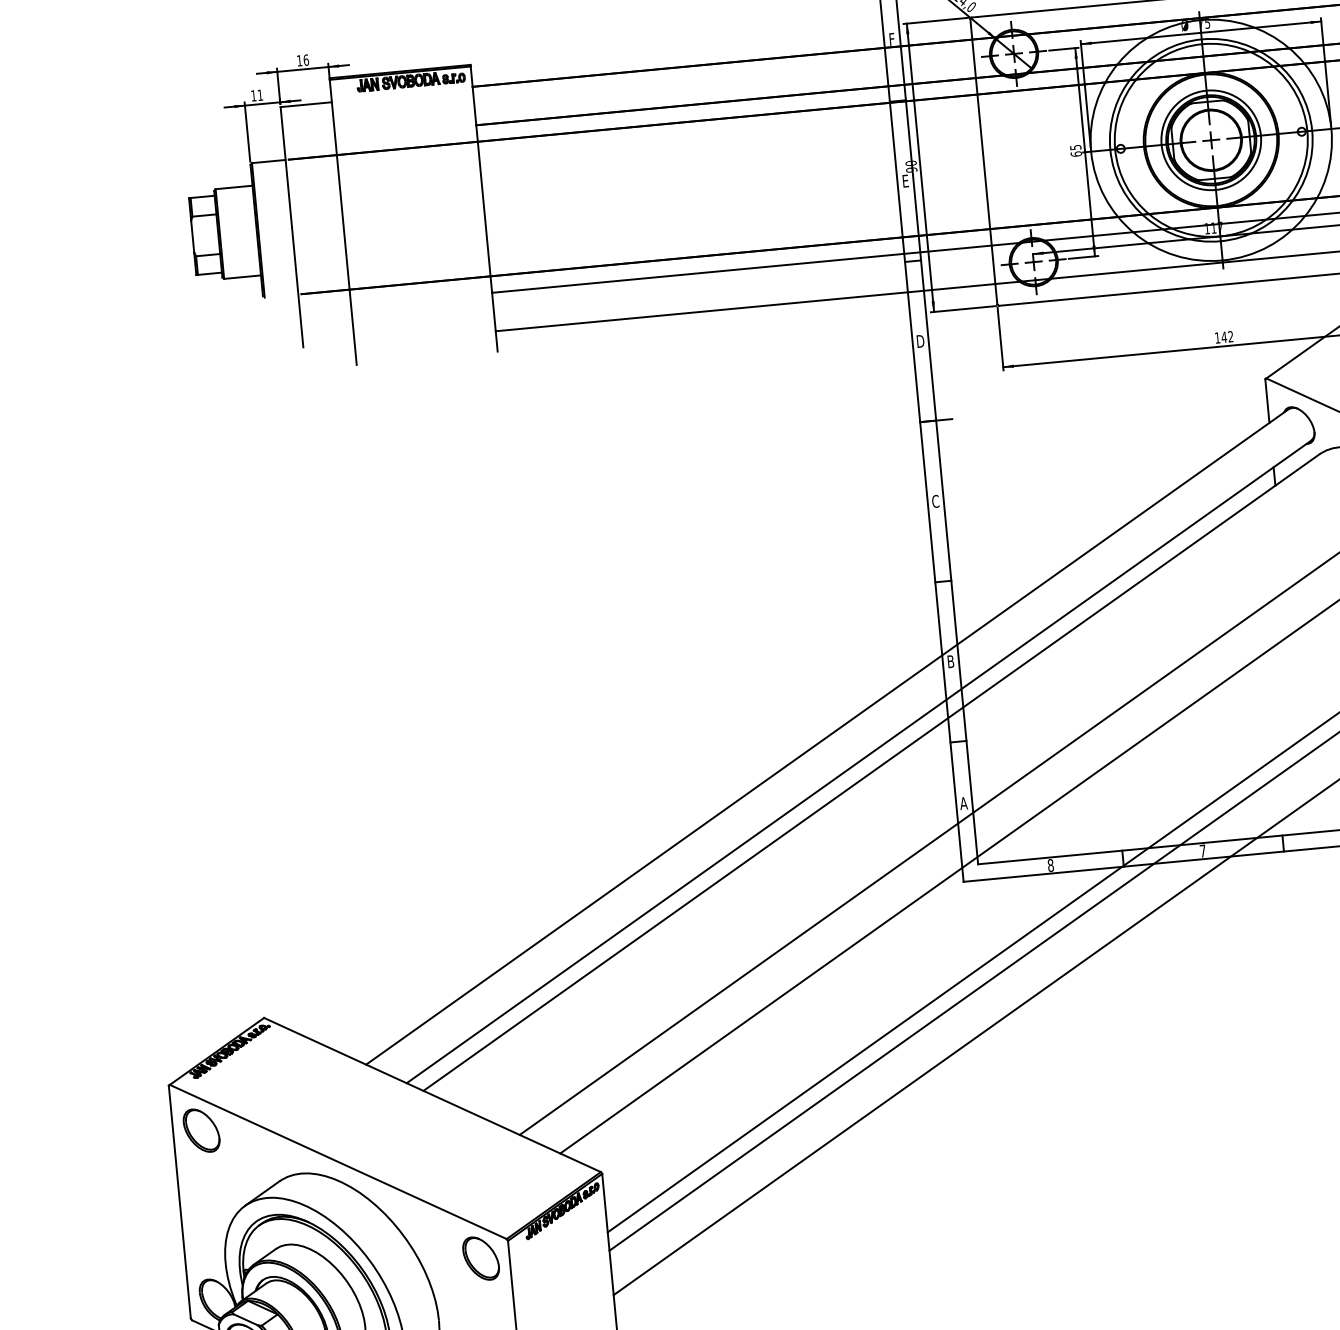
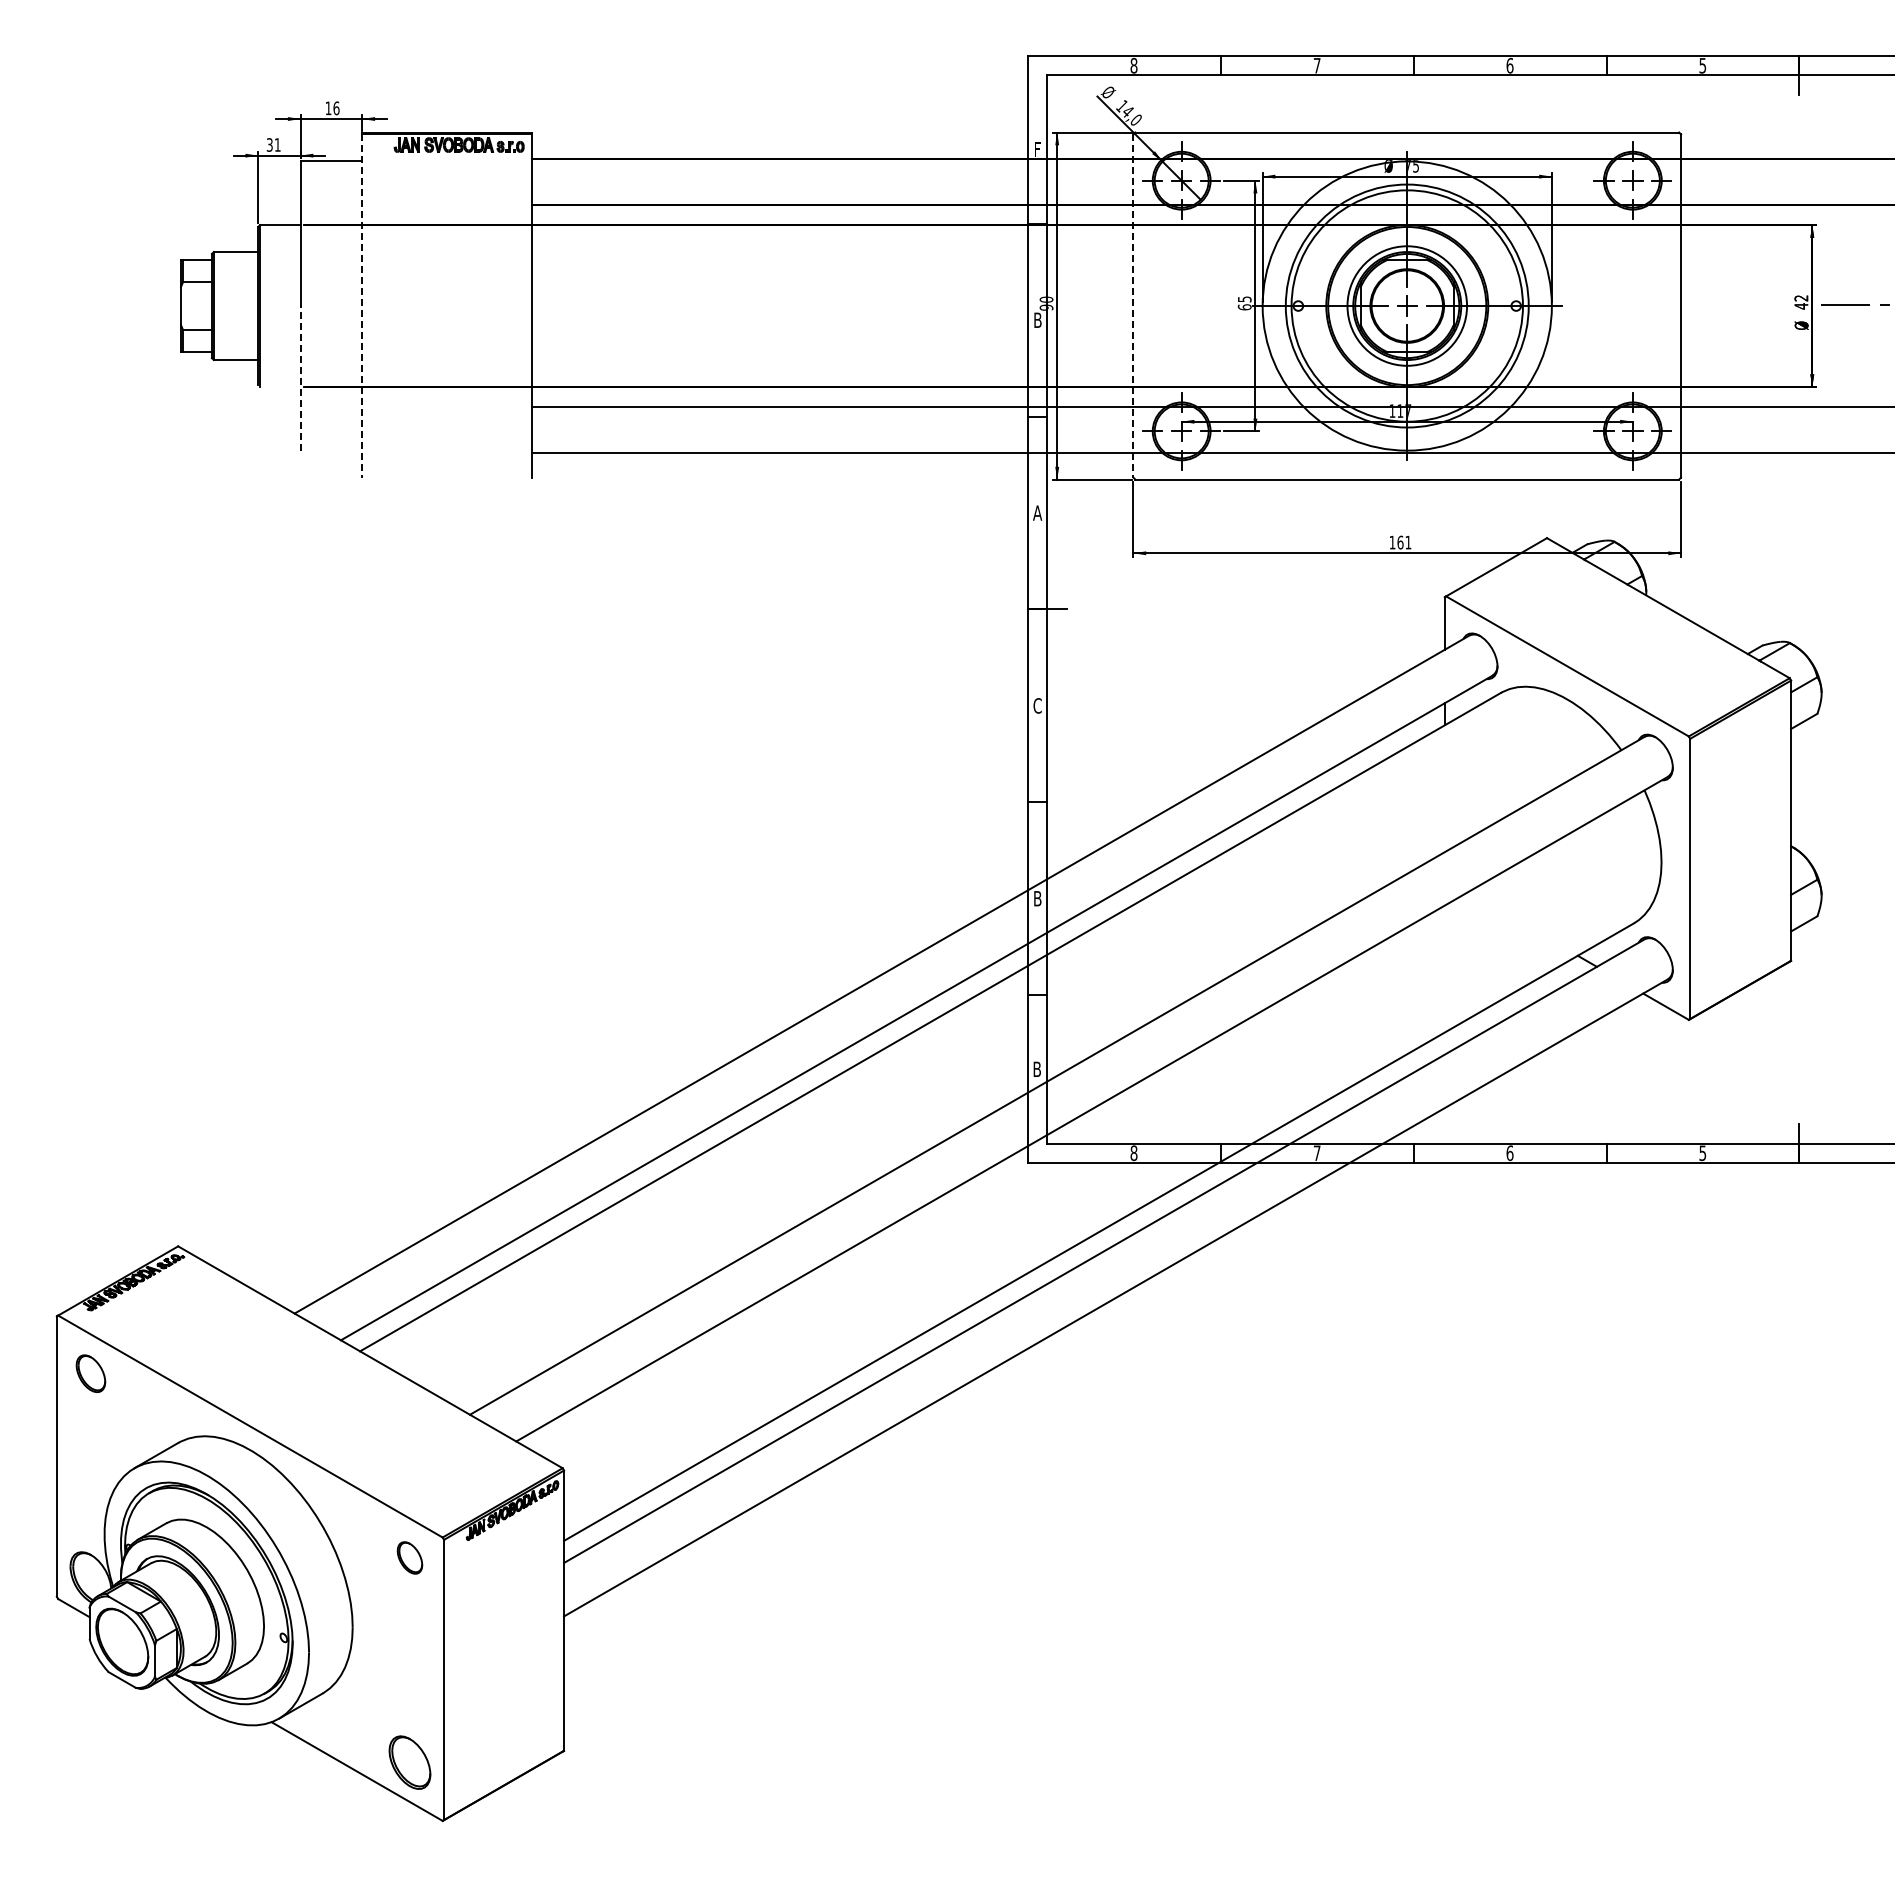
text: (253, 95) -> (269, 144), 11 -> 31
line: (983, 162) -> (1133, 306), solid -> dashed
text: (905, 180) -> (1037, 319), E -> B
line: (343, 222) -> (362, 306), solid -> dashed
line: (297, 286) -> (300, 377), solid -> dashed
text: (1227, 336) -> (1404, 542), 142 -> 161
text: (920, 340) -> (1037, 512), D -> A
text: (963, 802) -> (1036, 1068), A -> B
part: (201, 1130) -> (90, 1373), size x0.7
part: (480, 1258) -> (409, 1557), size x0.6

